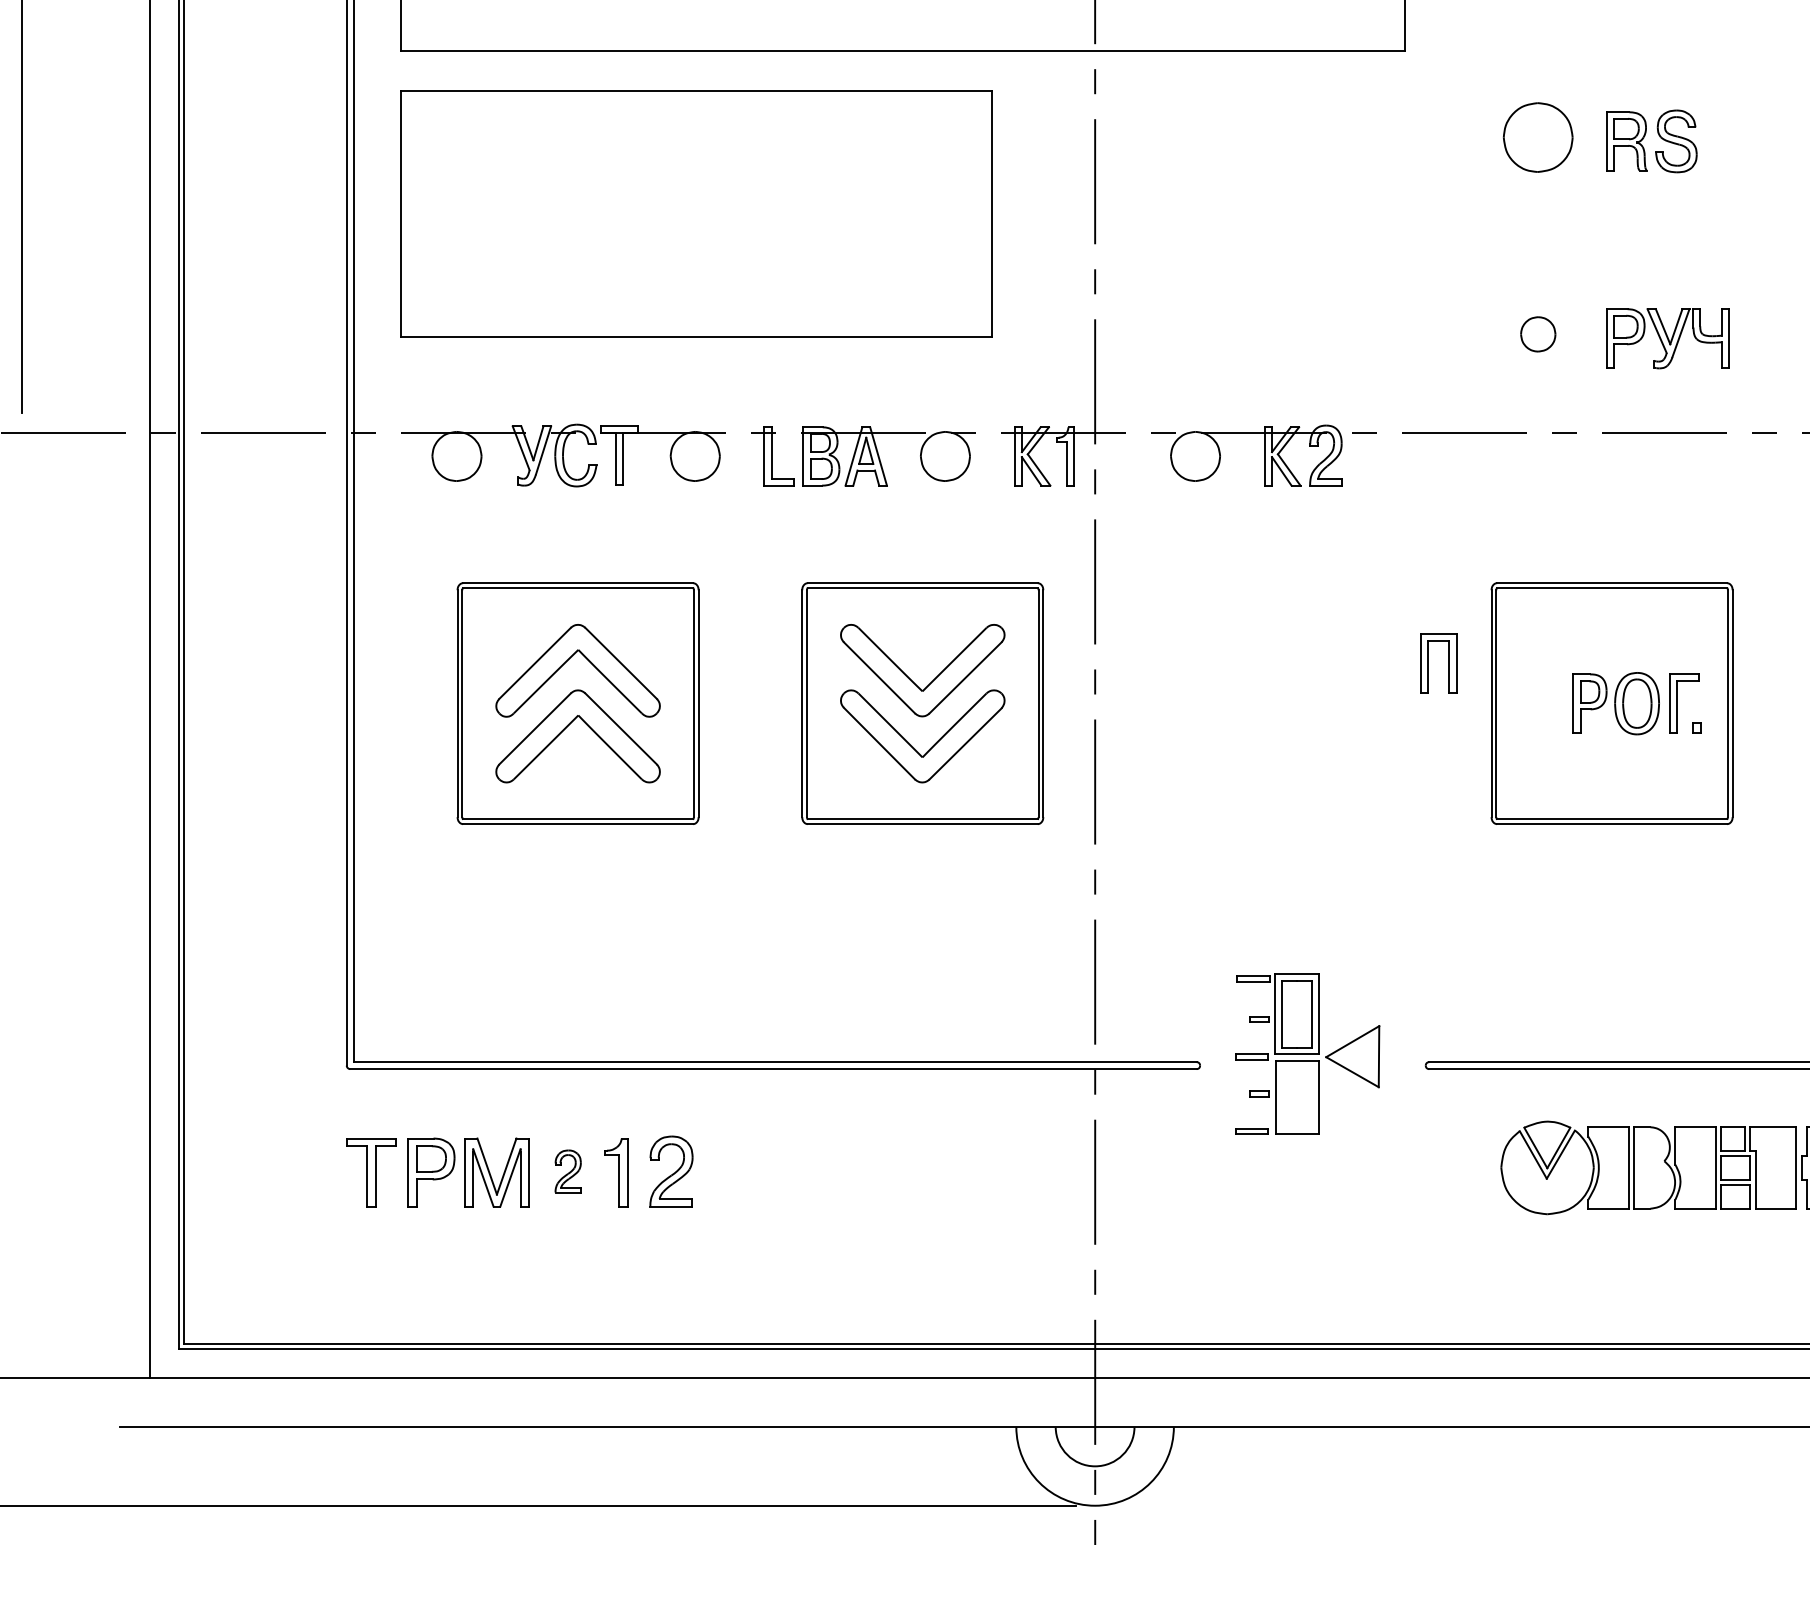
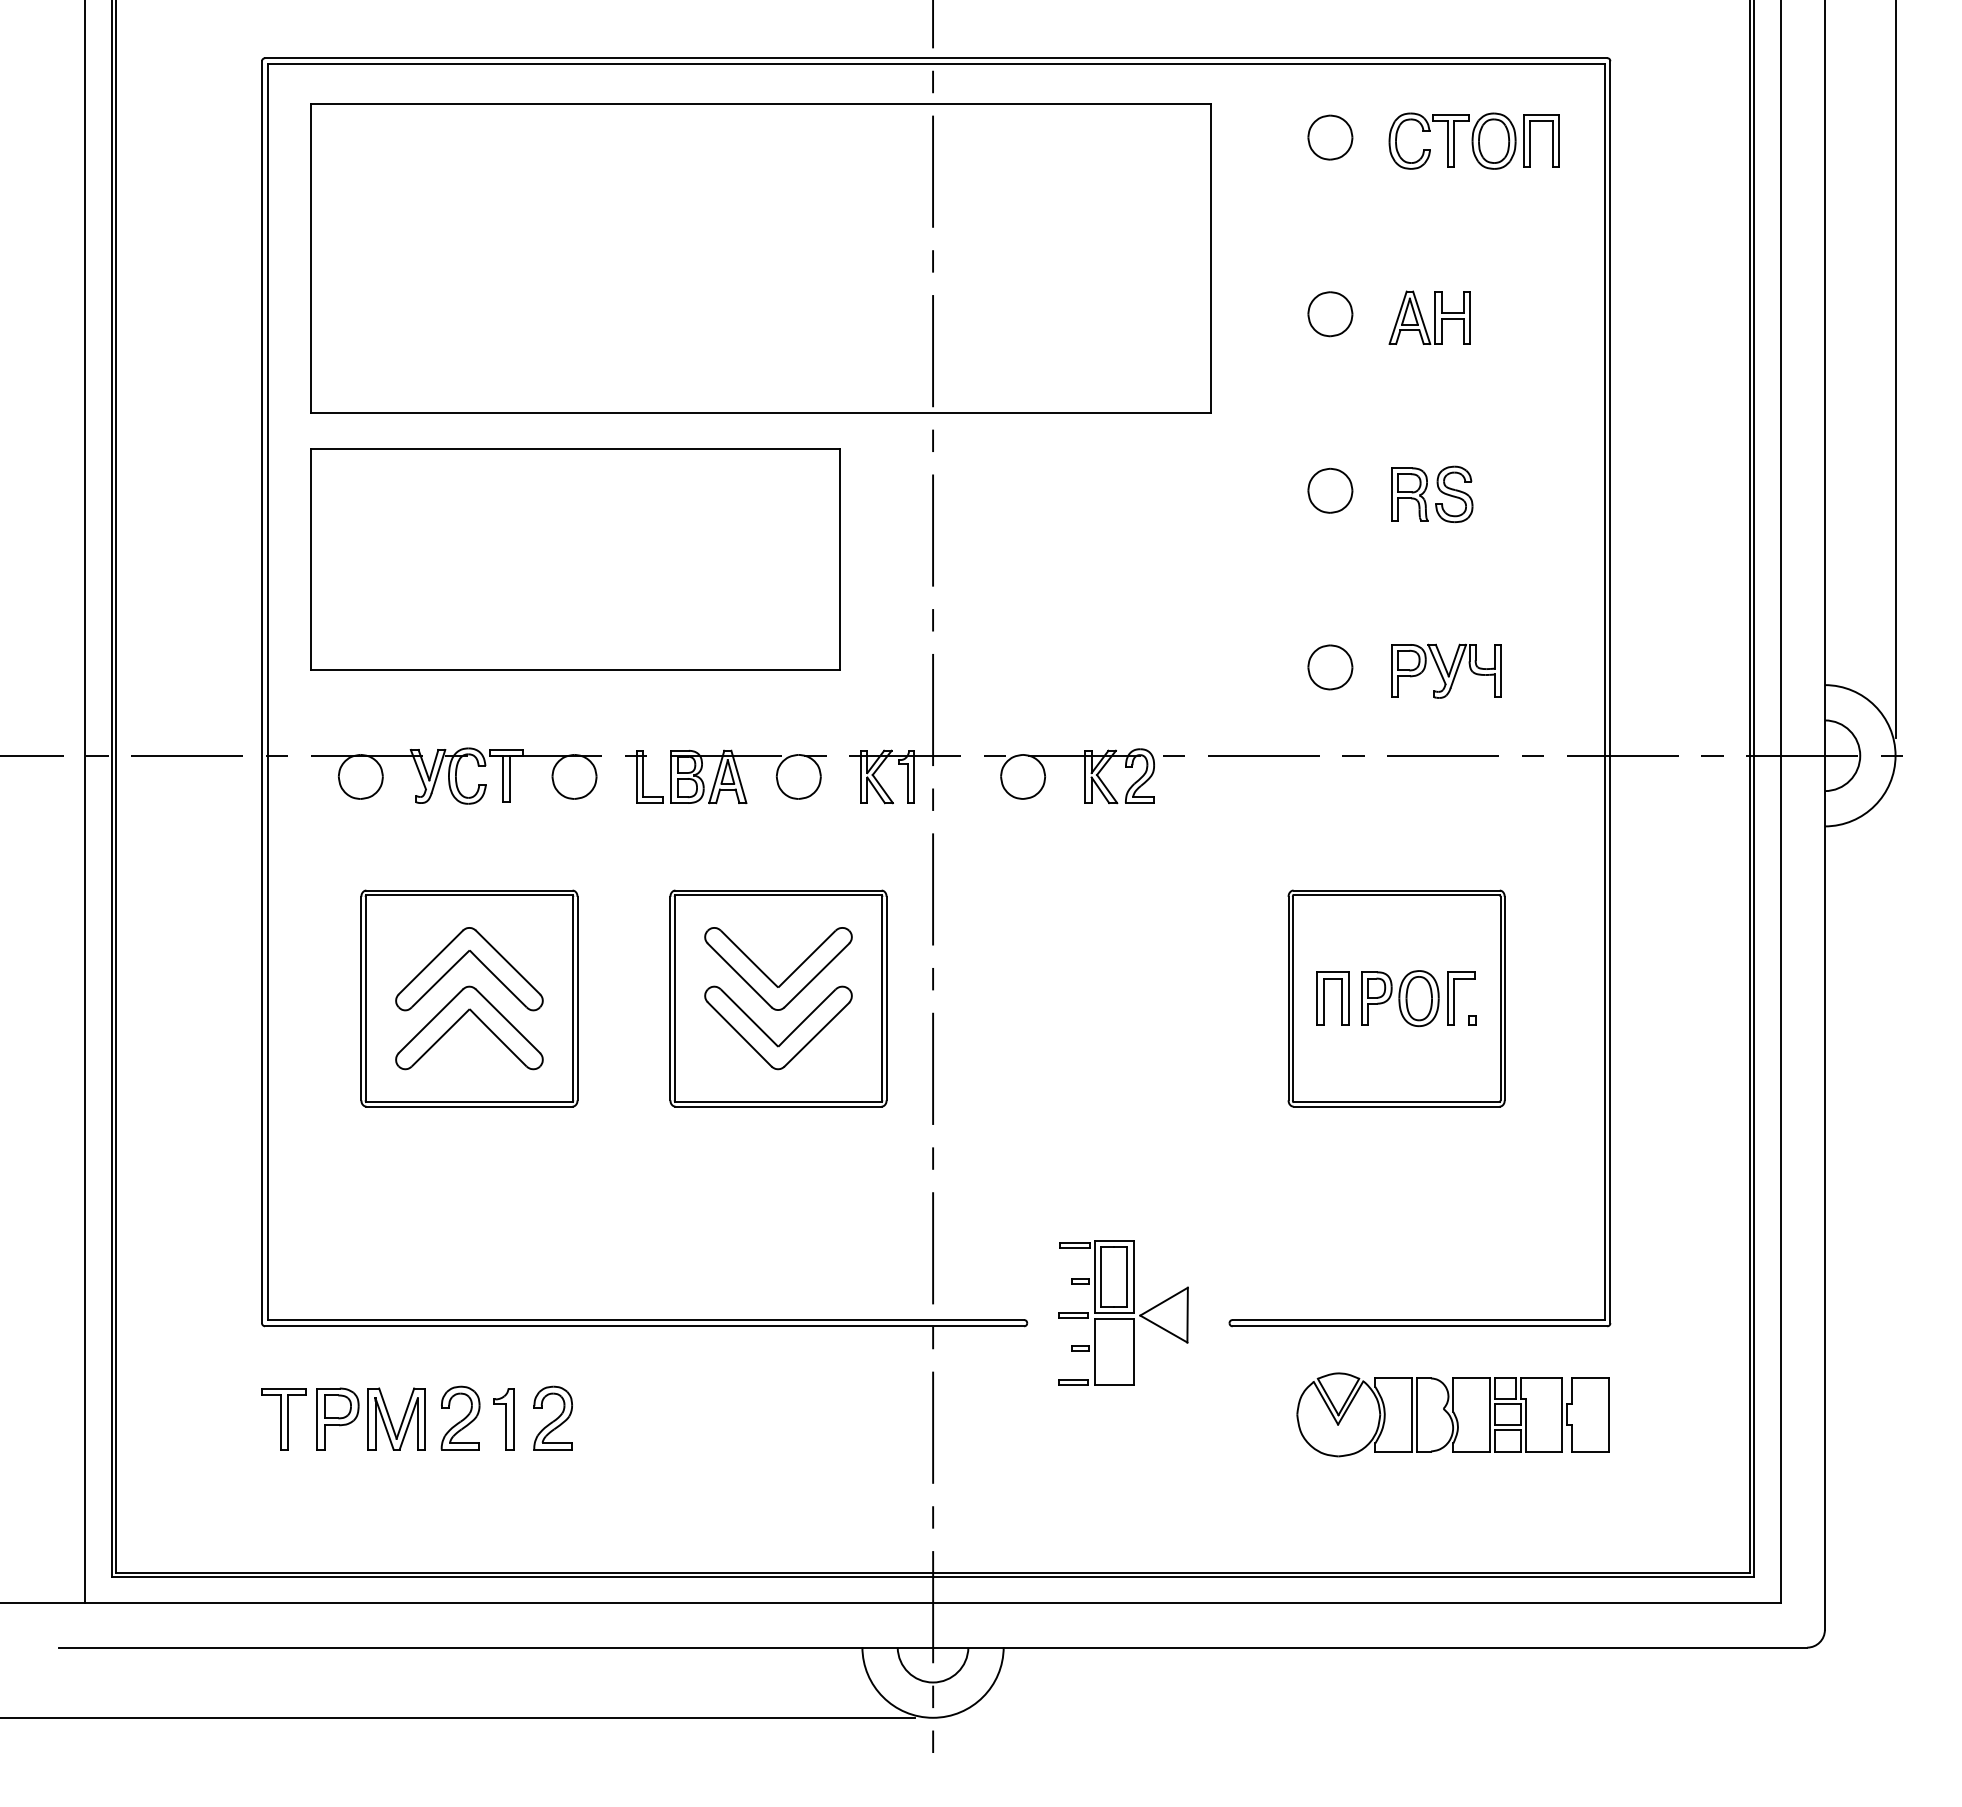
part: (1538, 137) -> (1330, 490), size x0.71
part: (1538, 334) -> (1330, 667), size x1.43
part: (1429, 663) -> (1324, 998), moved
part: (568, 1170) -> (460, 1417), size x1.67

